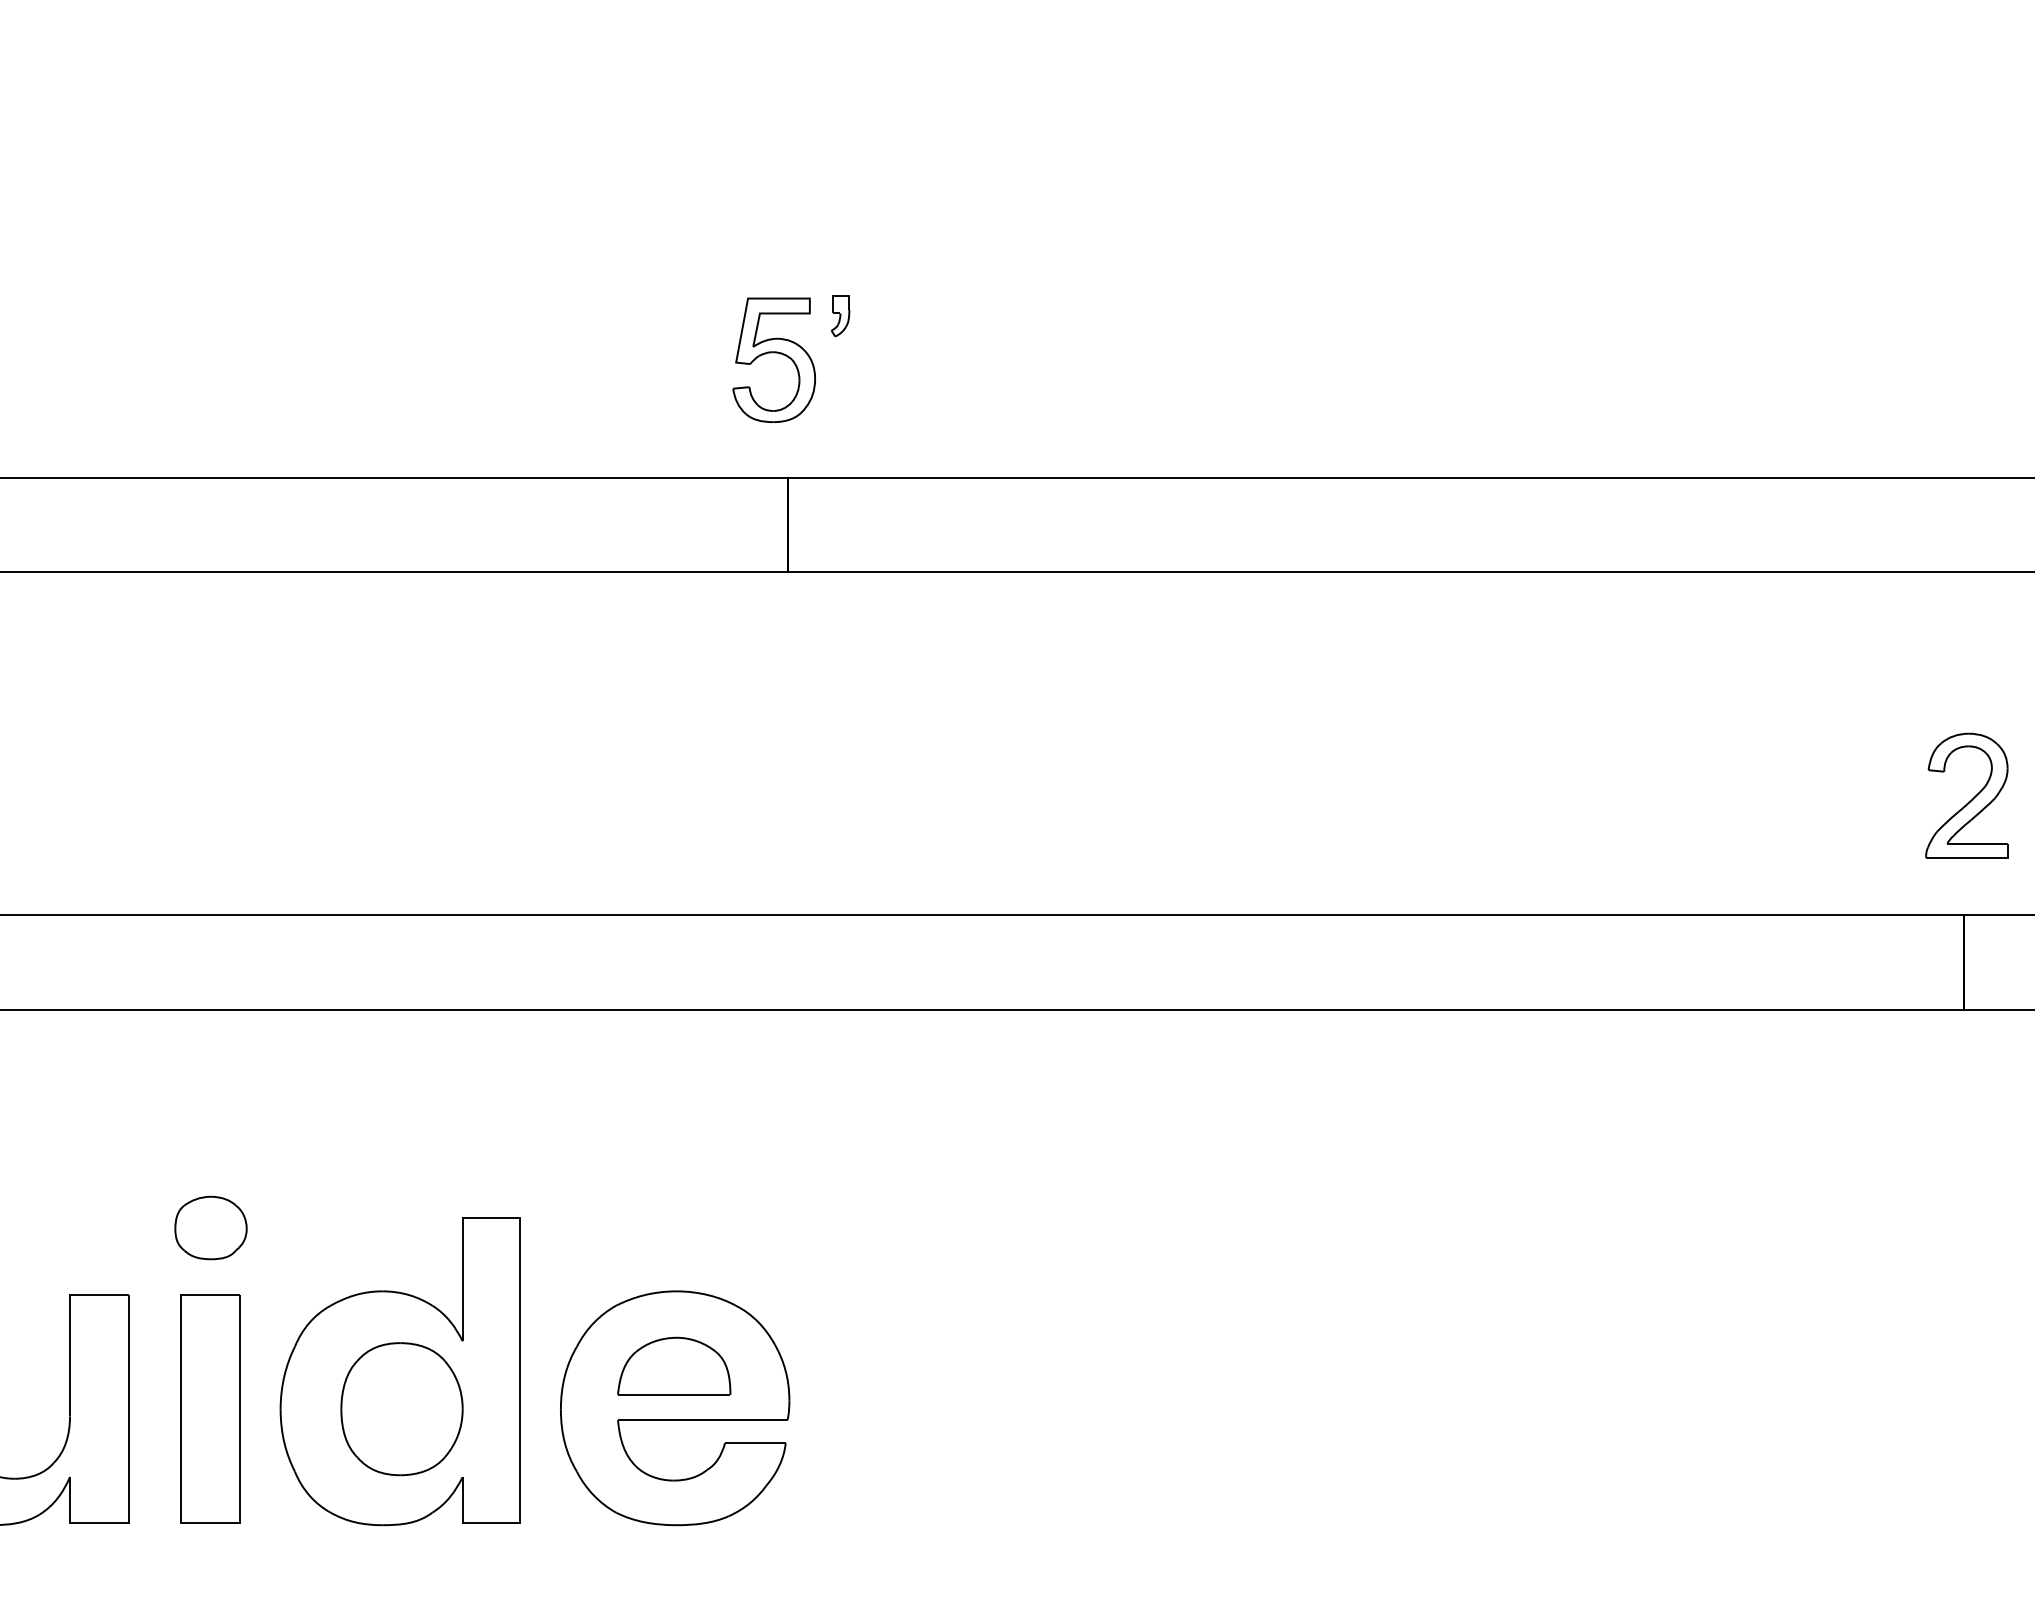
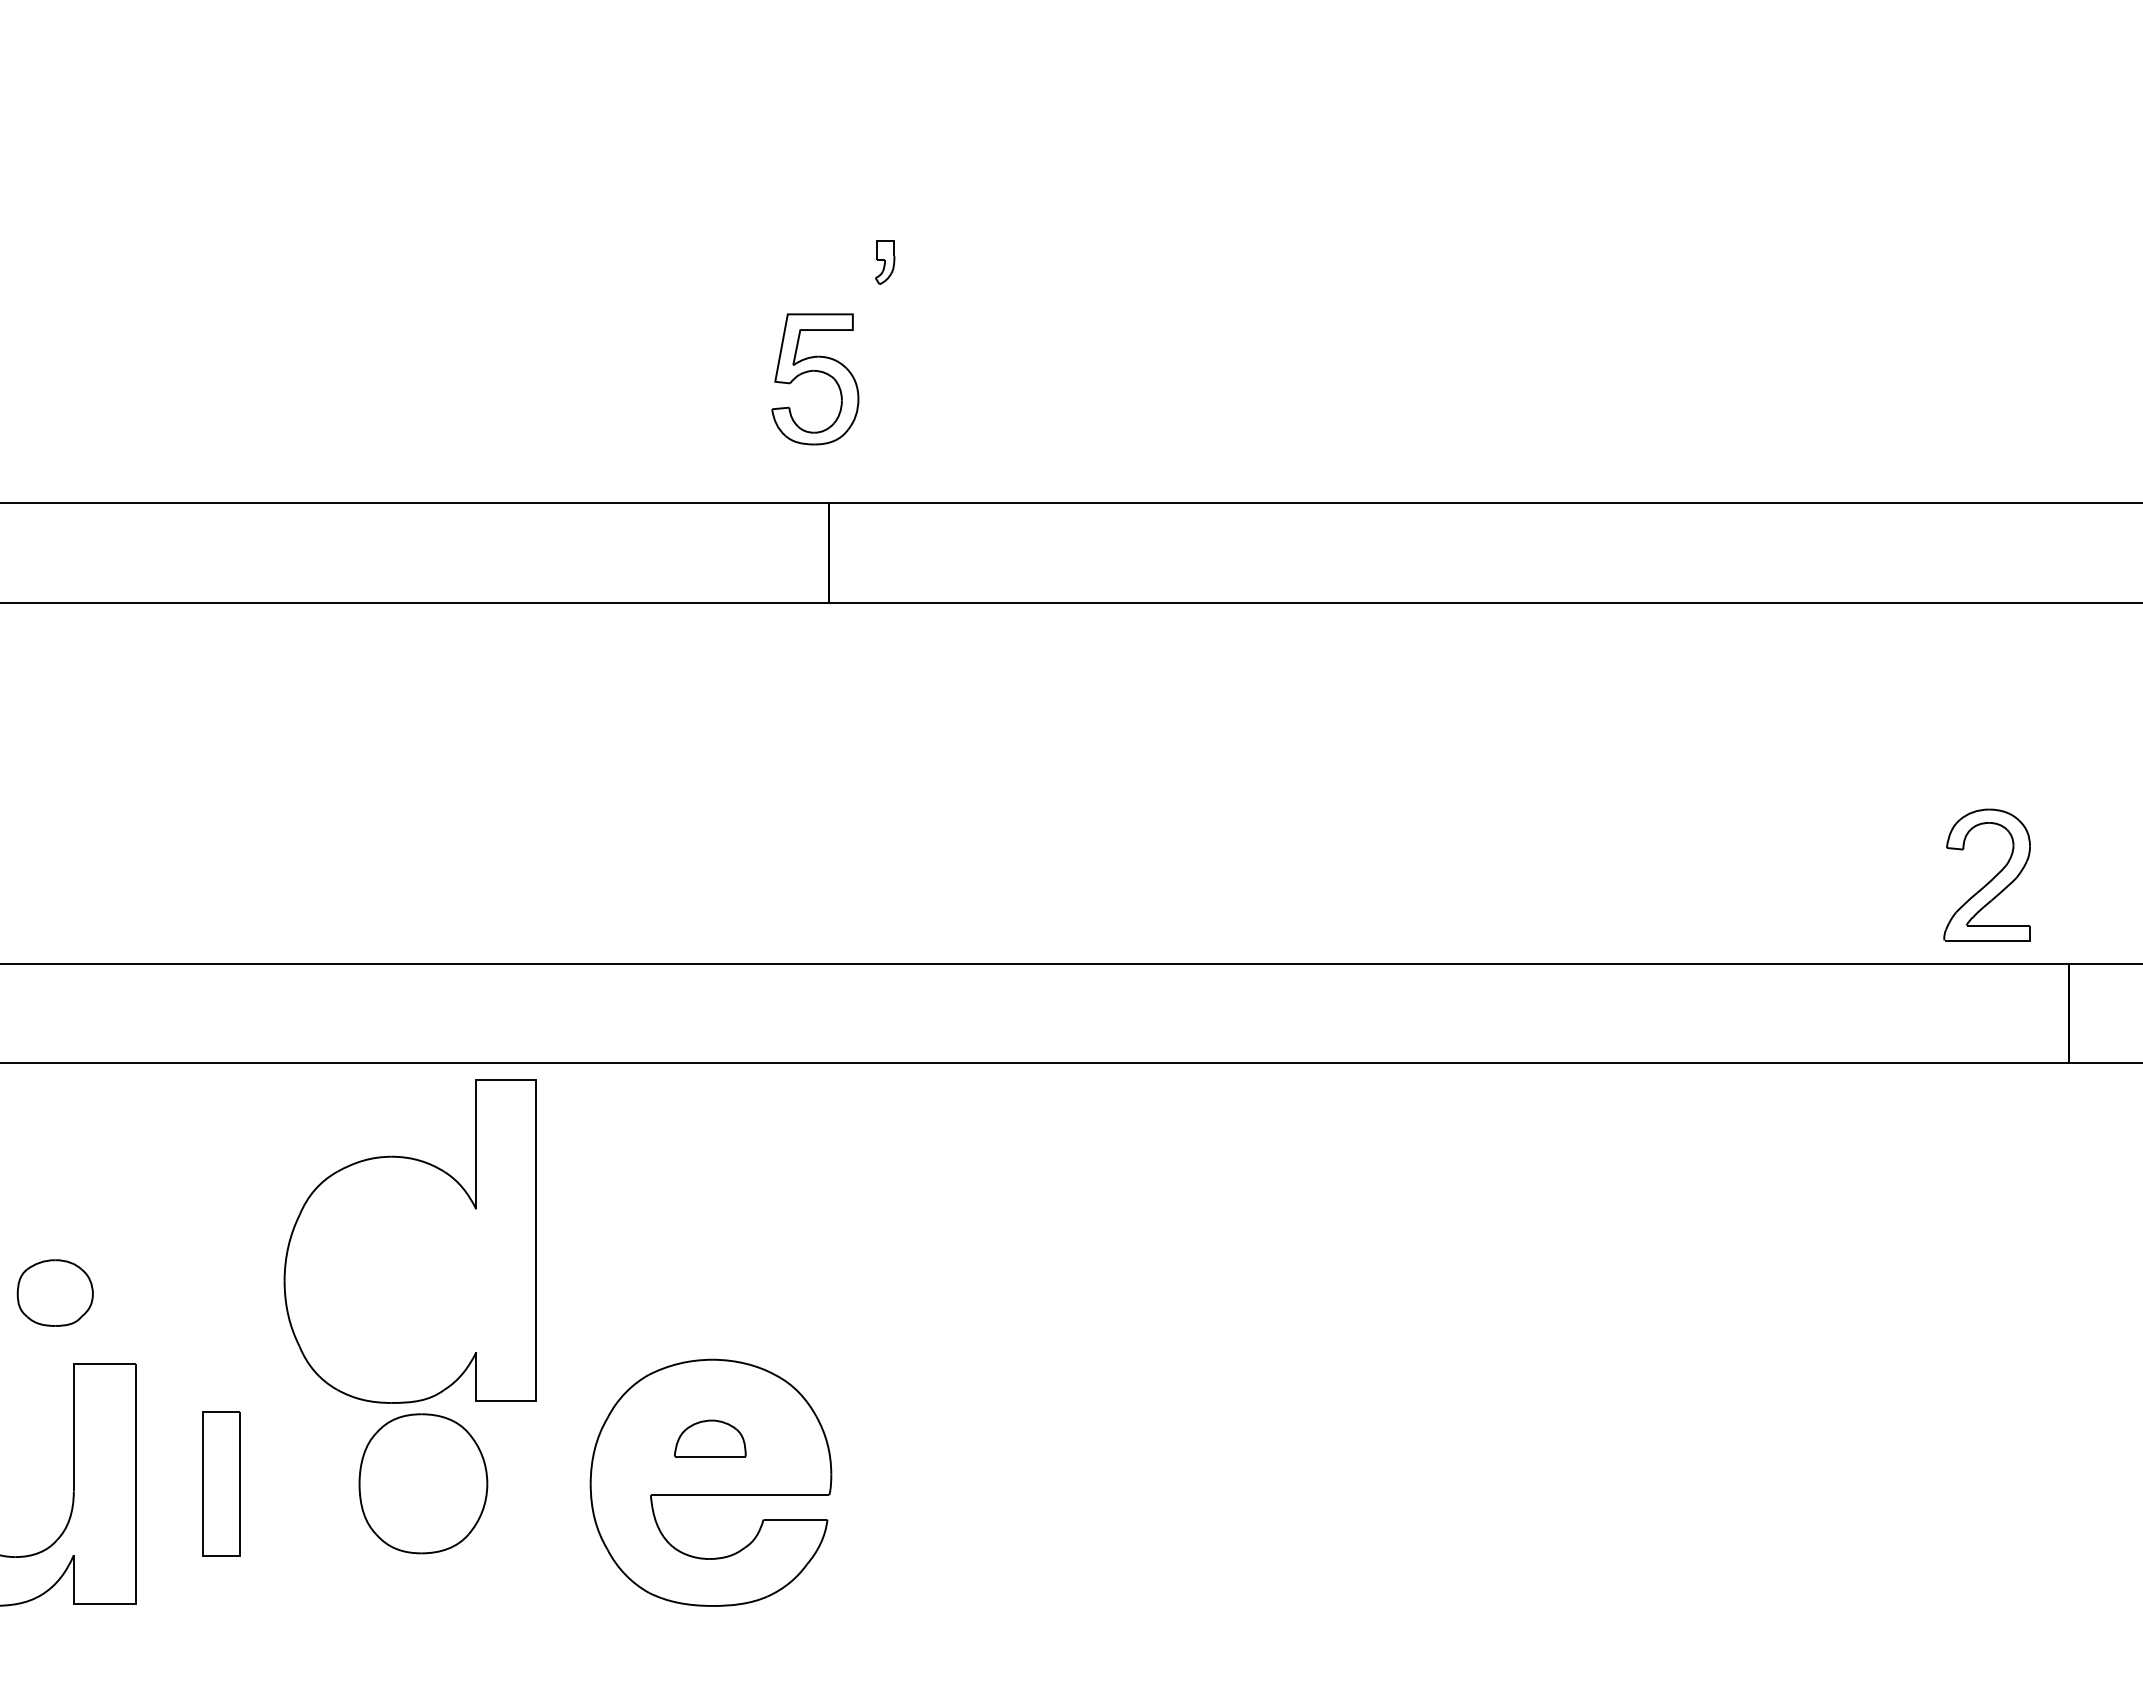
part: (840, 315) -> (885, 262), moved
part: (1969, 801) -> (1989, 880), moved
part: (210, 1227) -> (54, 1292), moved
part: (674, 1366) -> (710, 1438), size x0.6
part: (399, 1371) -> (409, 1241), moved
part: (209, 1408) -> (220, 1483), size x0.6

